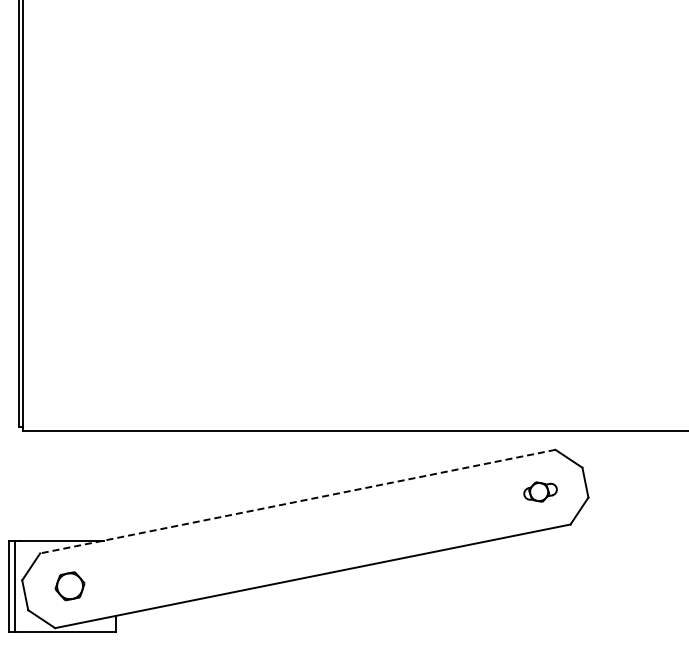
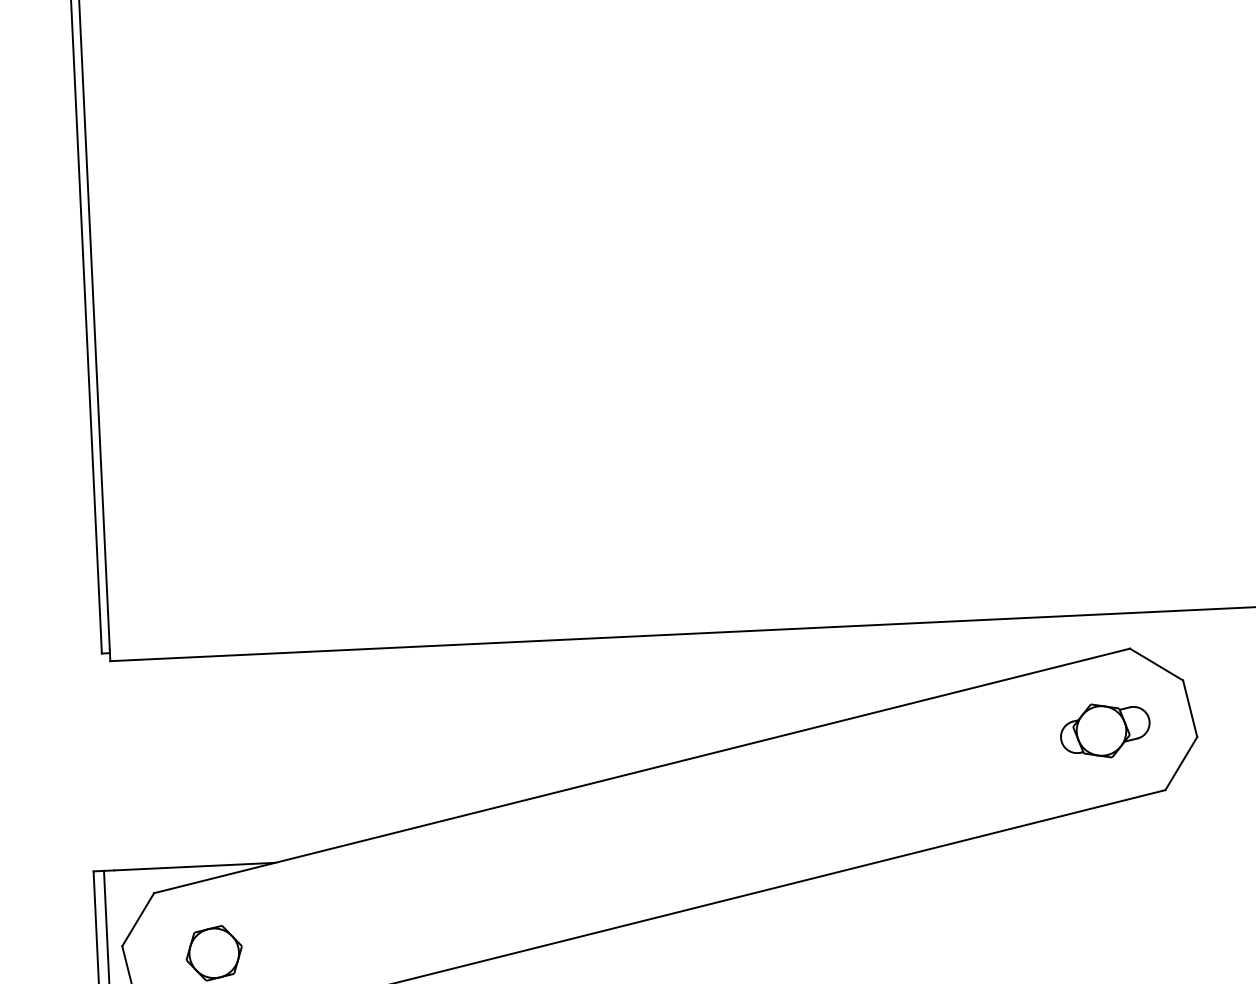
part: (540, 491) -> (1105, 729), size x1.43
line: (297, 501) -> (641, 770), dashed -> solid

